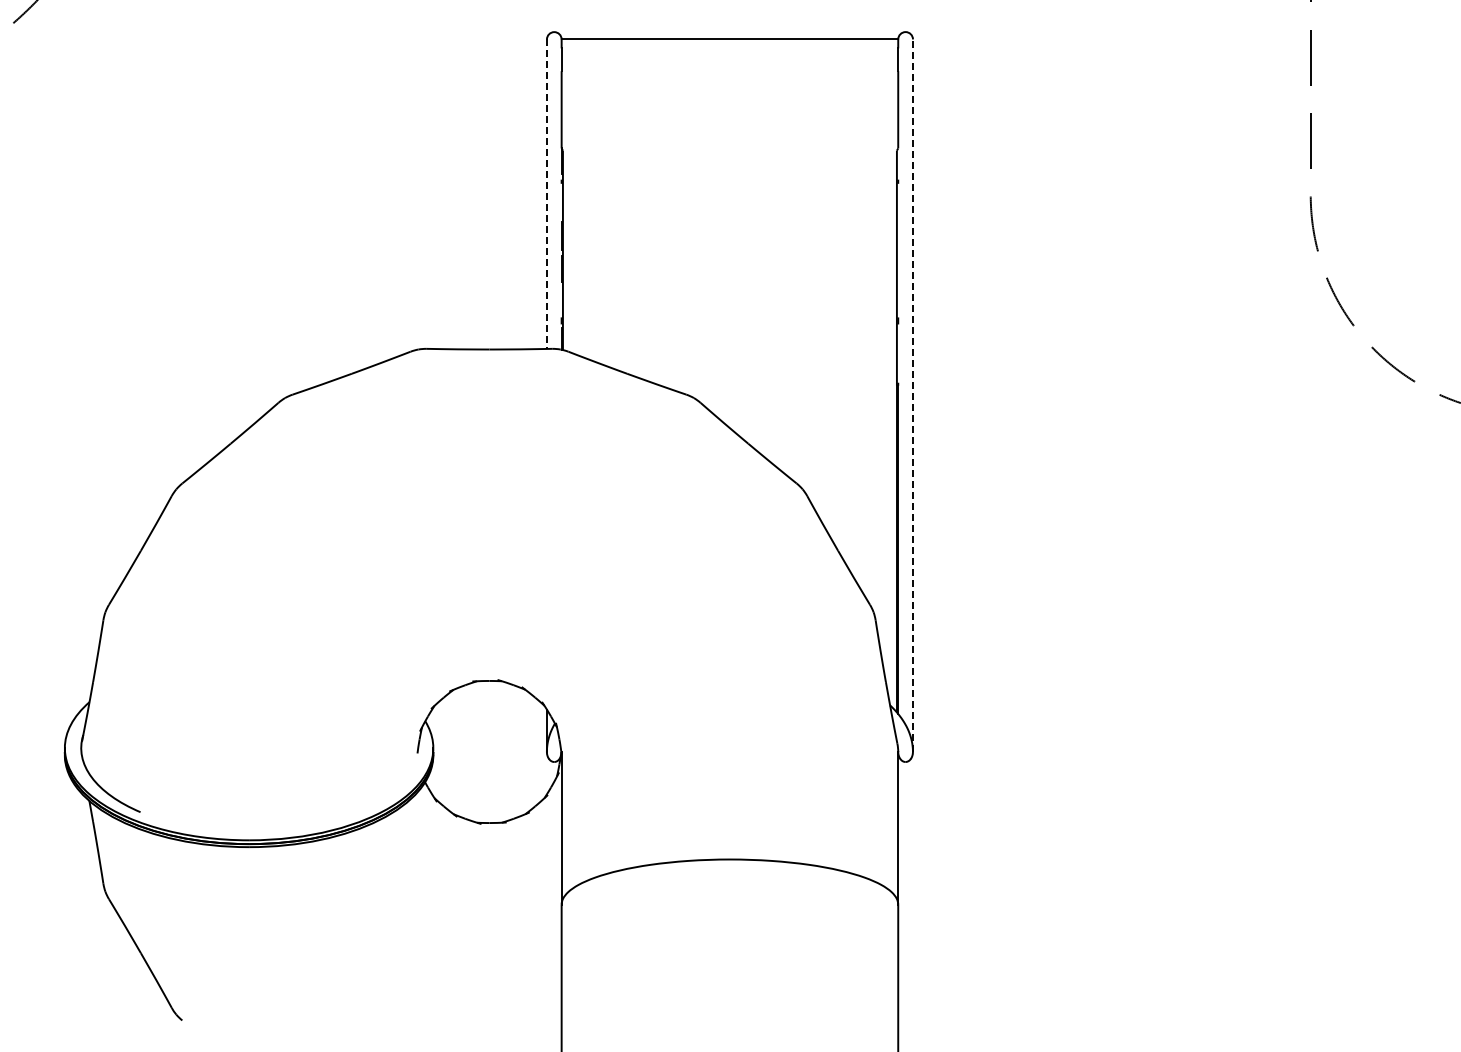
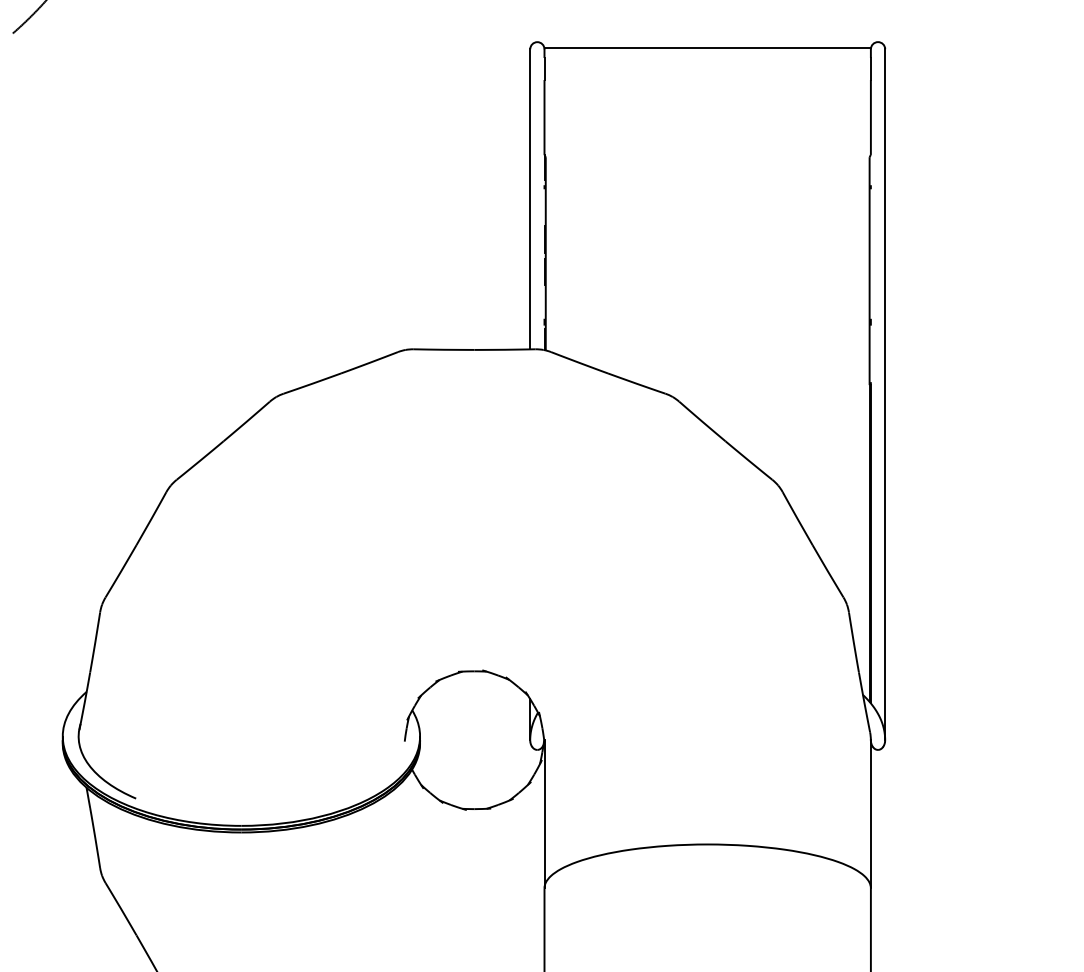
line: (546, 194) -> (529, 199), dashed -> solid
line: (912, 395) -> (884, 394), dashed -> solid

